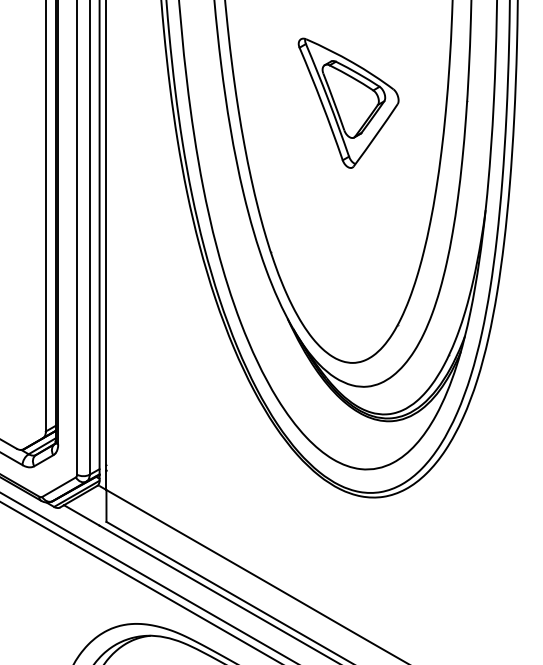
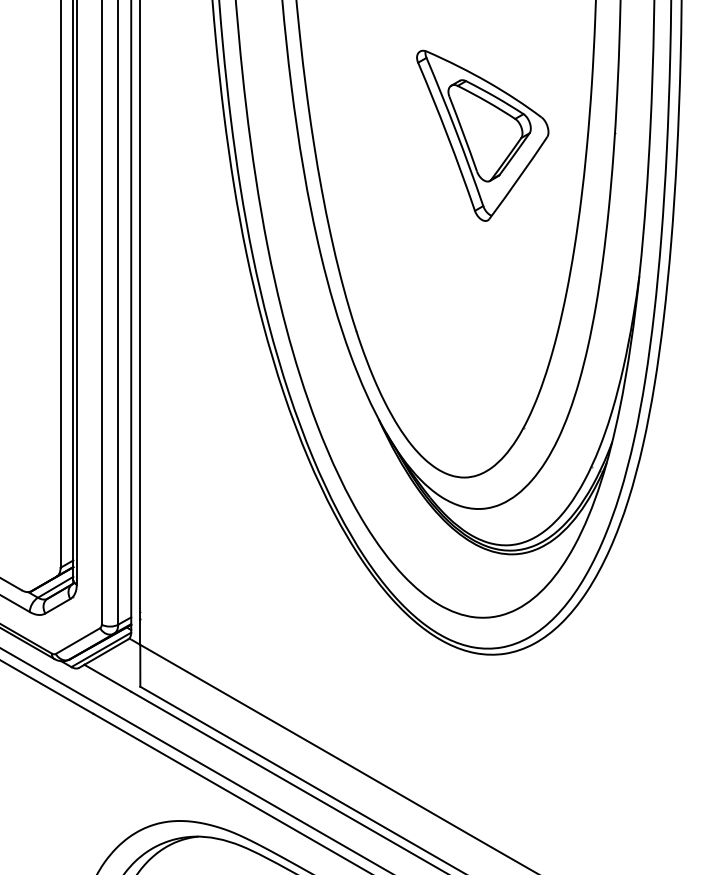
part: (348, 102) -> (482, 134), moved

